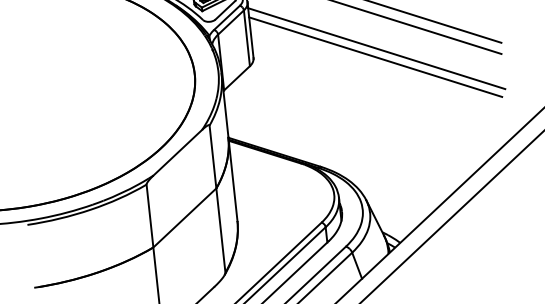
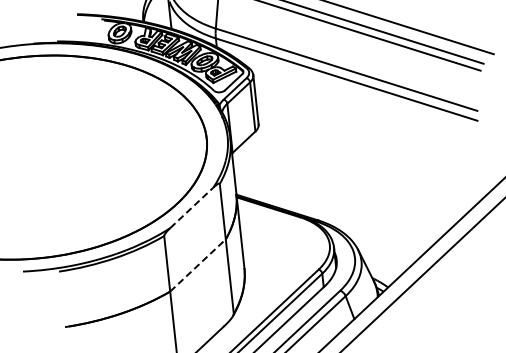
line: (375, 48) -> (366, 115), removed
line: (375, 57) -> (366, 123), removed
line: (178, 152) -> (192, 207), solid -> dashed
line: (185, 217) -> (198, 265), solid -> dashed

